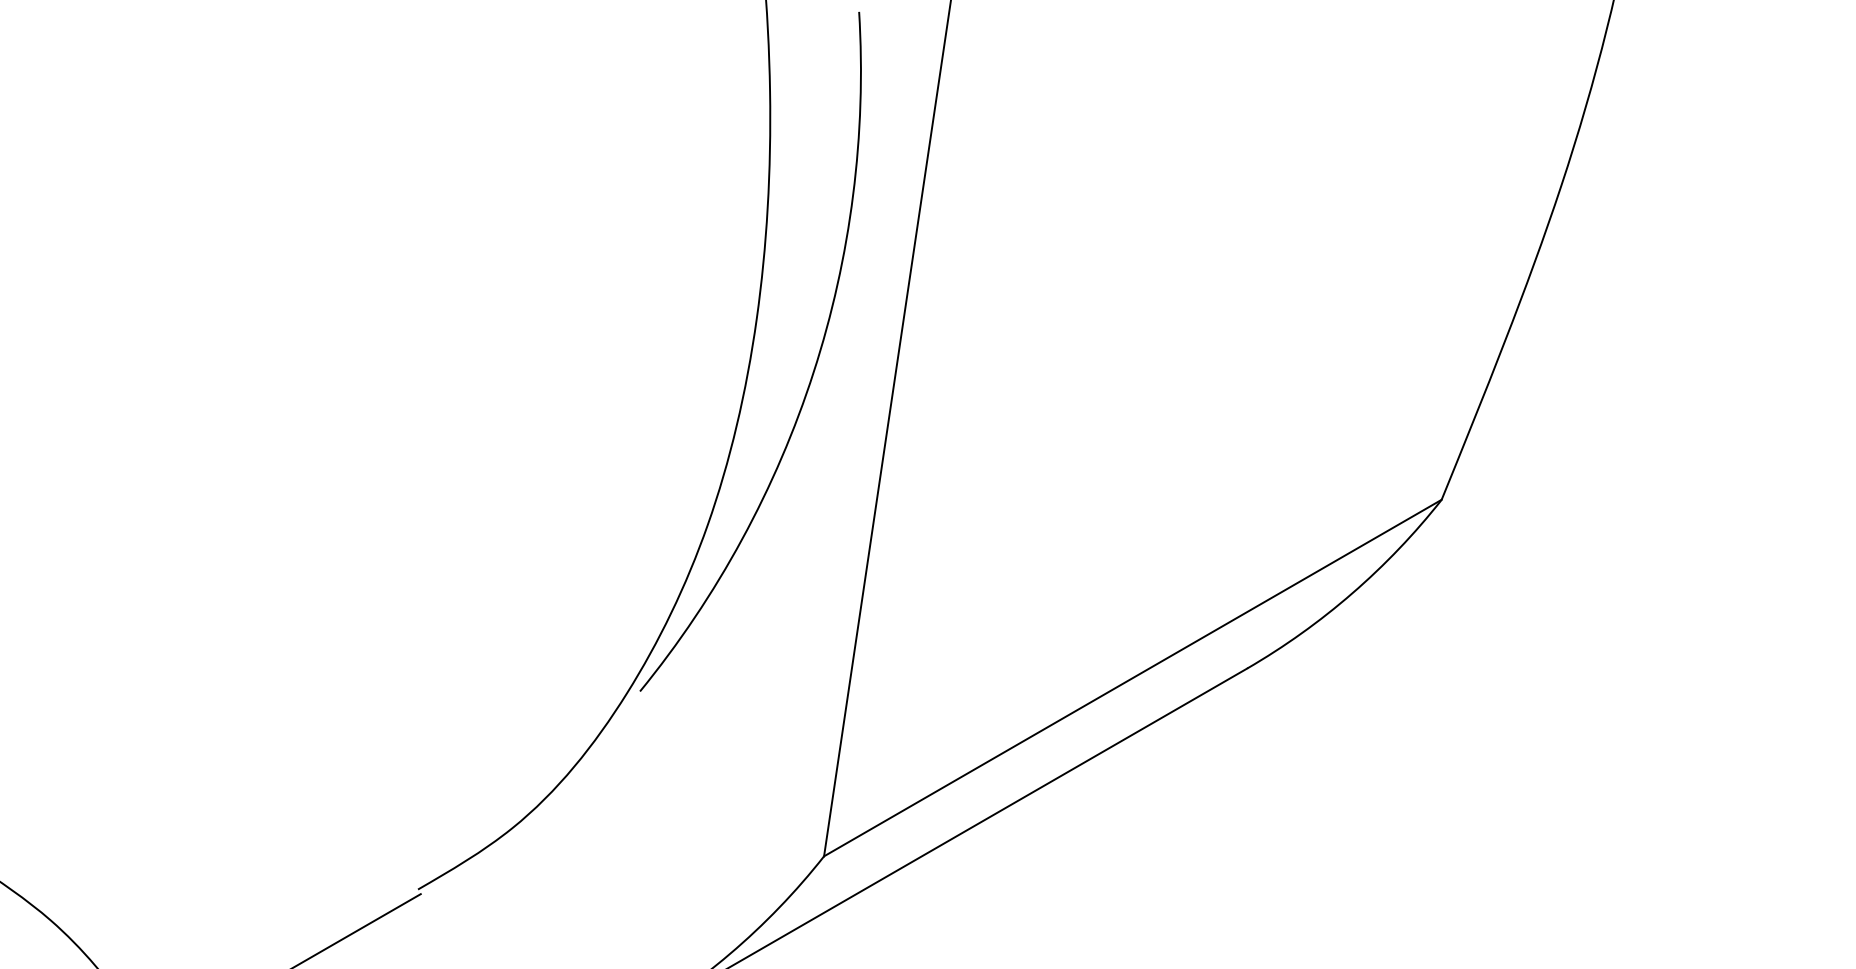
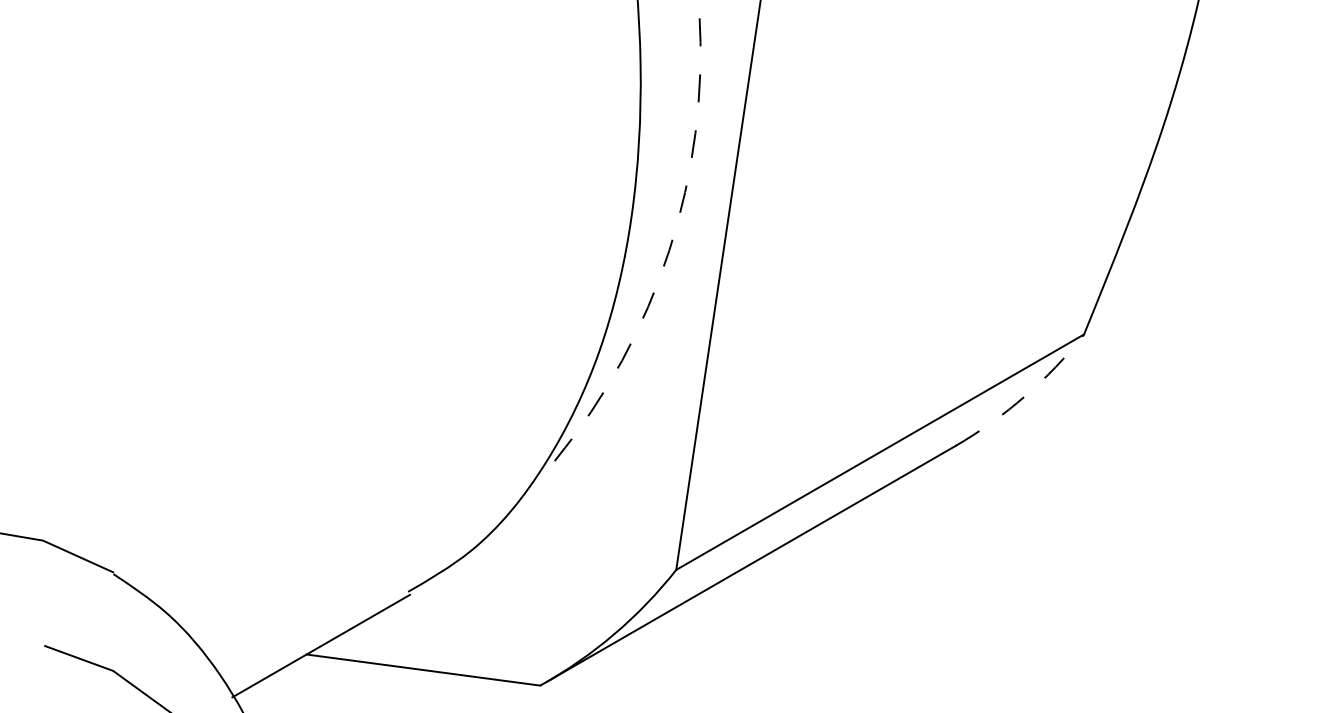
arc: (813, 372) -> (669, 250), solid -> dashed
arc: (1352, 593) -> (1025, 396), solid -> dashed

